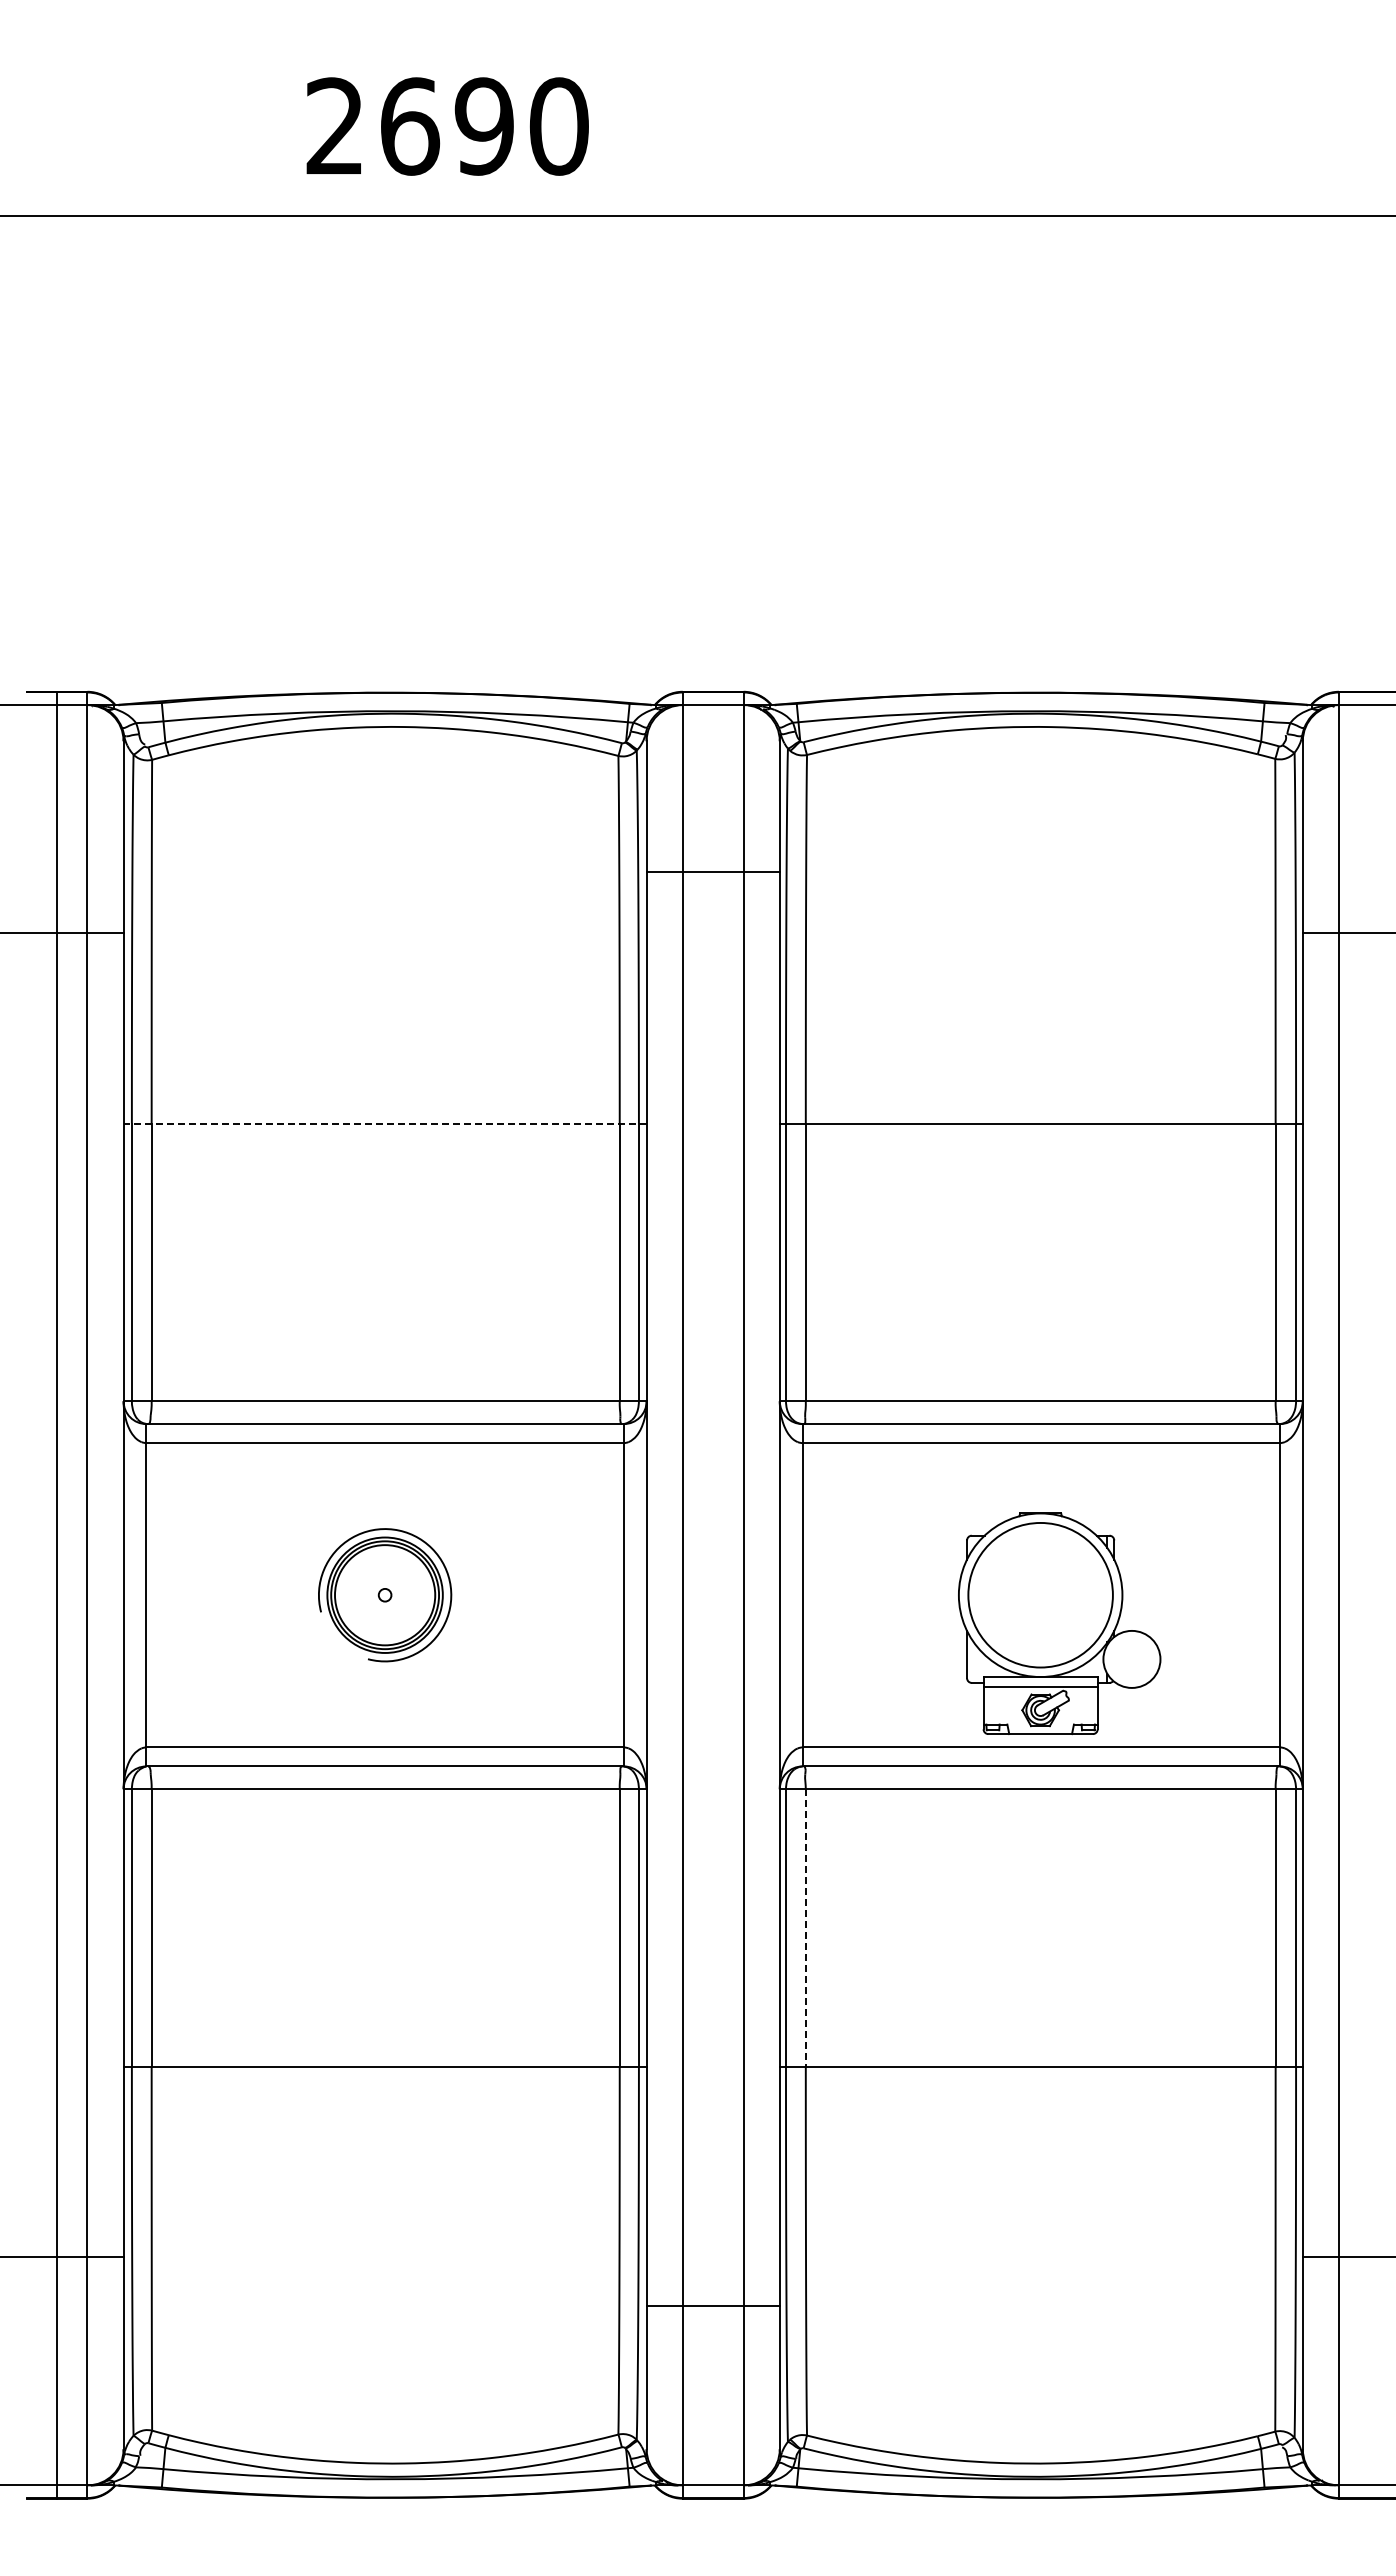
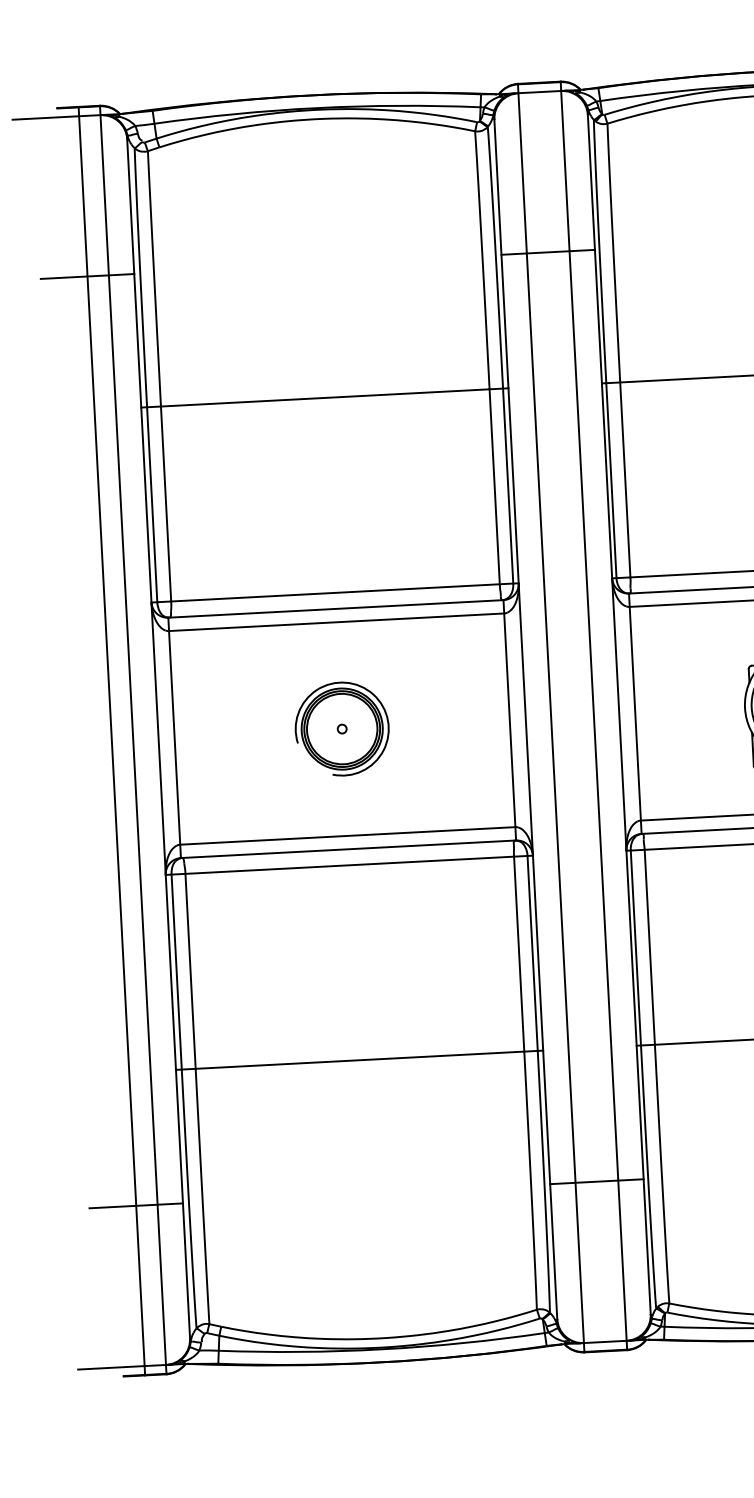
line: (712, 872) -> (547, 252), moved
line: (385, 1123) -> (325, 397), dashed -> solid
line: (805, 1928) -> (649, 947), dashed -> solid
line: (712, 2306) -> (596, 1181), moved

